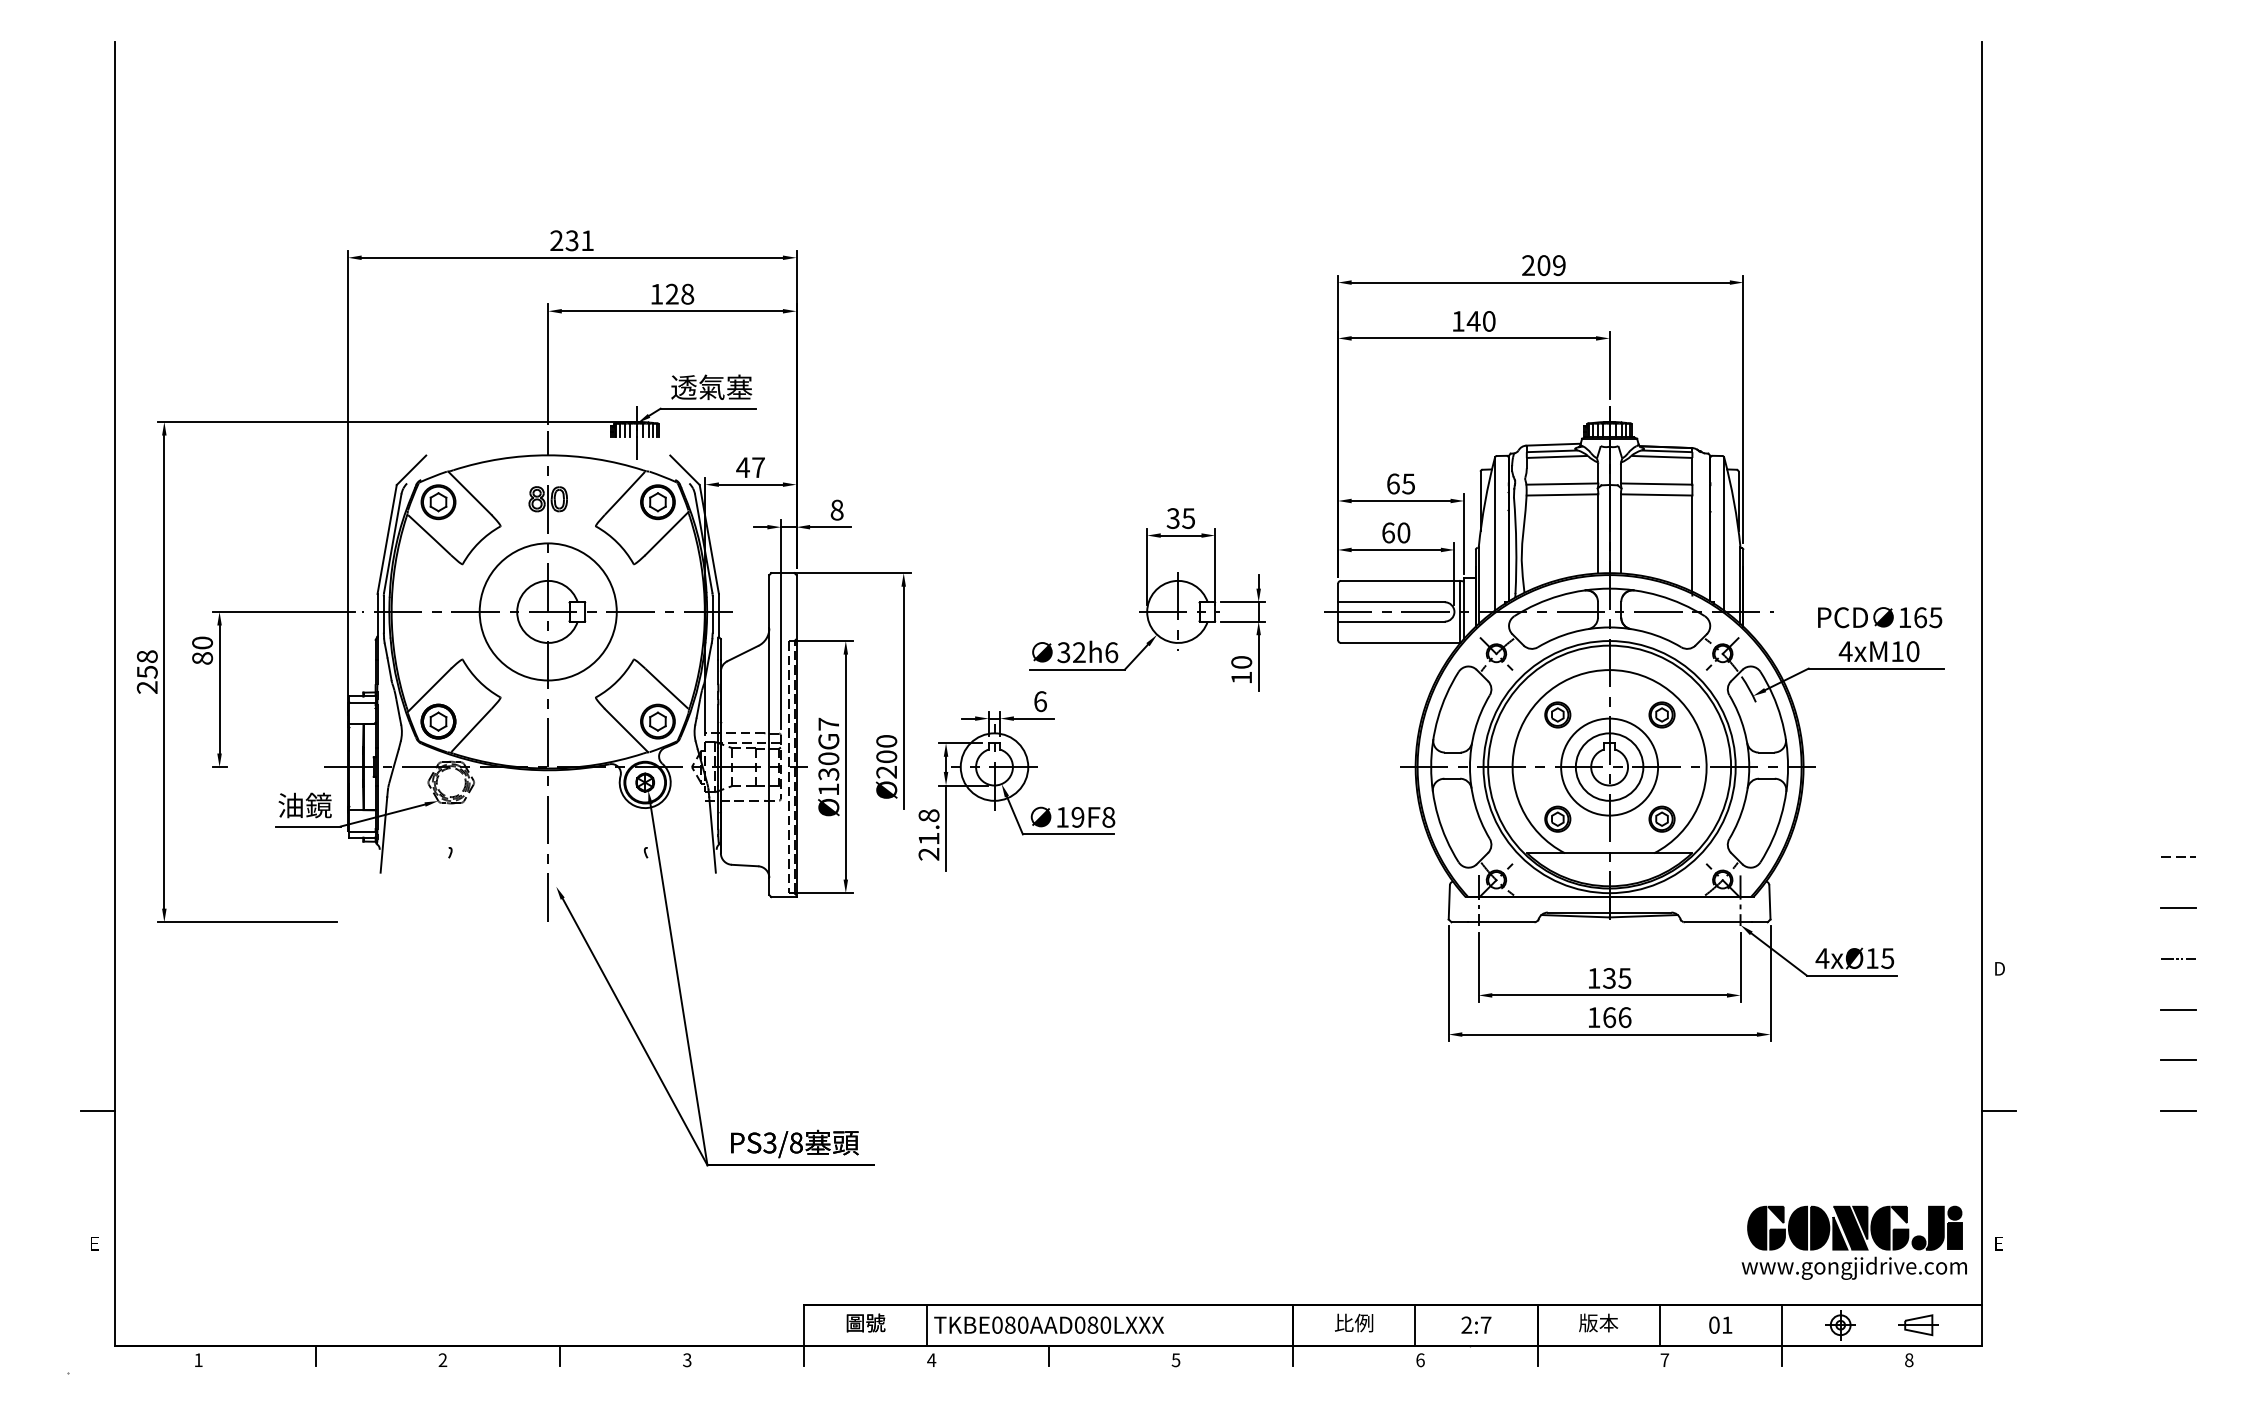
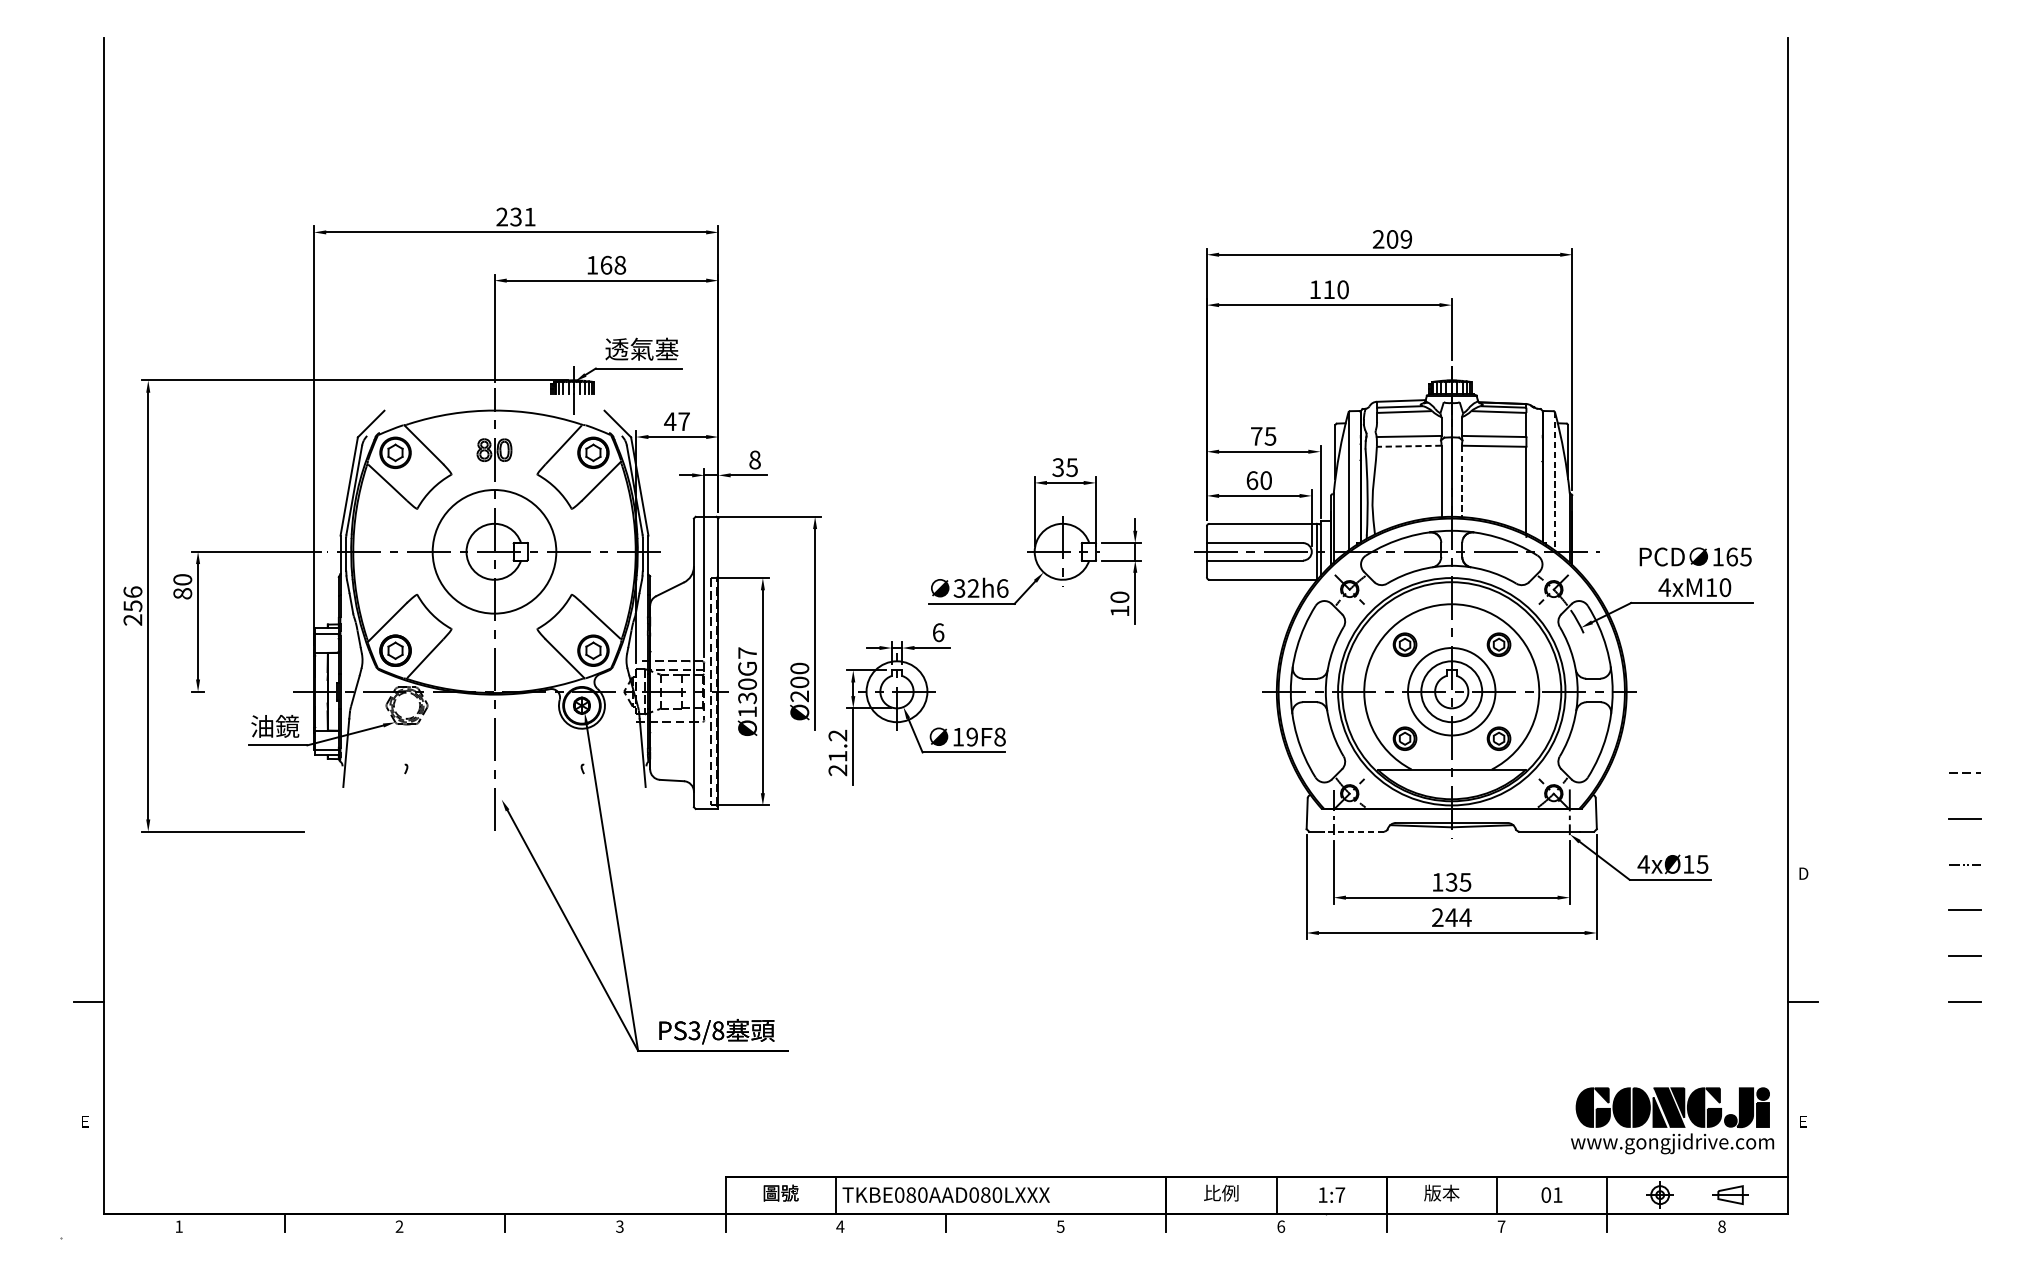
text: (671, 293) -> (605, 264), 128 -> 168
text: (1473, 321) -> (1328, 289), 140 -> 110
text: (1393, 483) -> (1256, 435), 65 -> 75
line: (1562, 494) -> (1409, 445), solid -> dashed
line: (1620, 533) -> (1461, 481), solid -> dashed
line: (1723, 533) -> (1554, 481), solid -> dashed
text: (146, 656) -> (132, 592), 258 -> 256
text: (928, 815) -> (837, 735), 21.8 -> 21.2
line: (1500, 922) -> (1353, 831), solid -> dashed
text: (1609, 1017) -> (1451, 917), 166 -> 244
text: (1466, 1324) -> (1322, 1194), 2:7 -> 1:7

